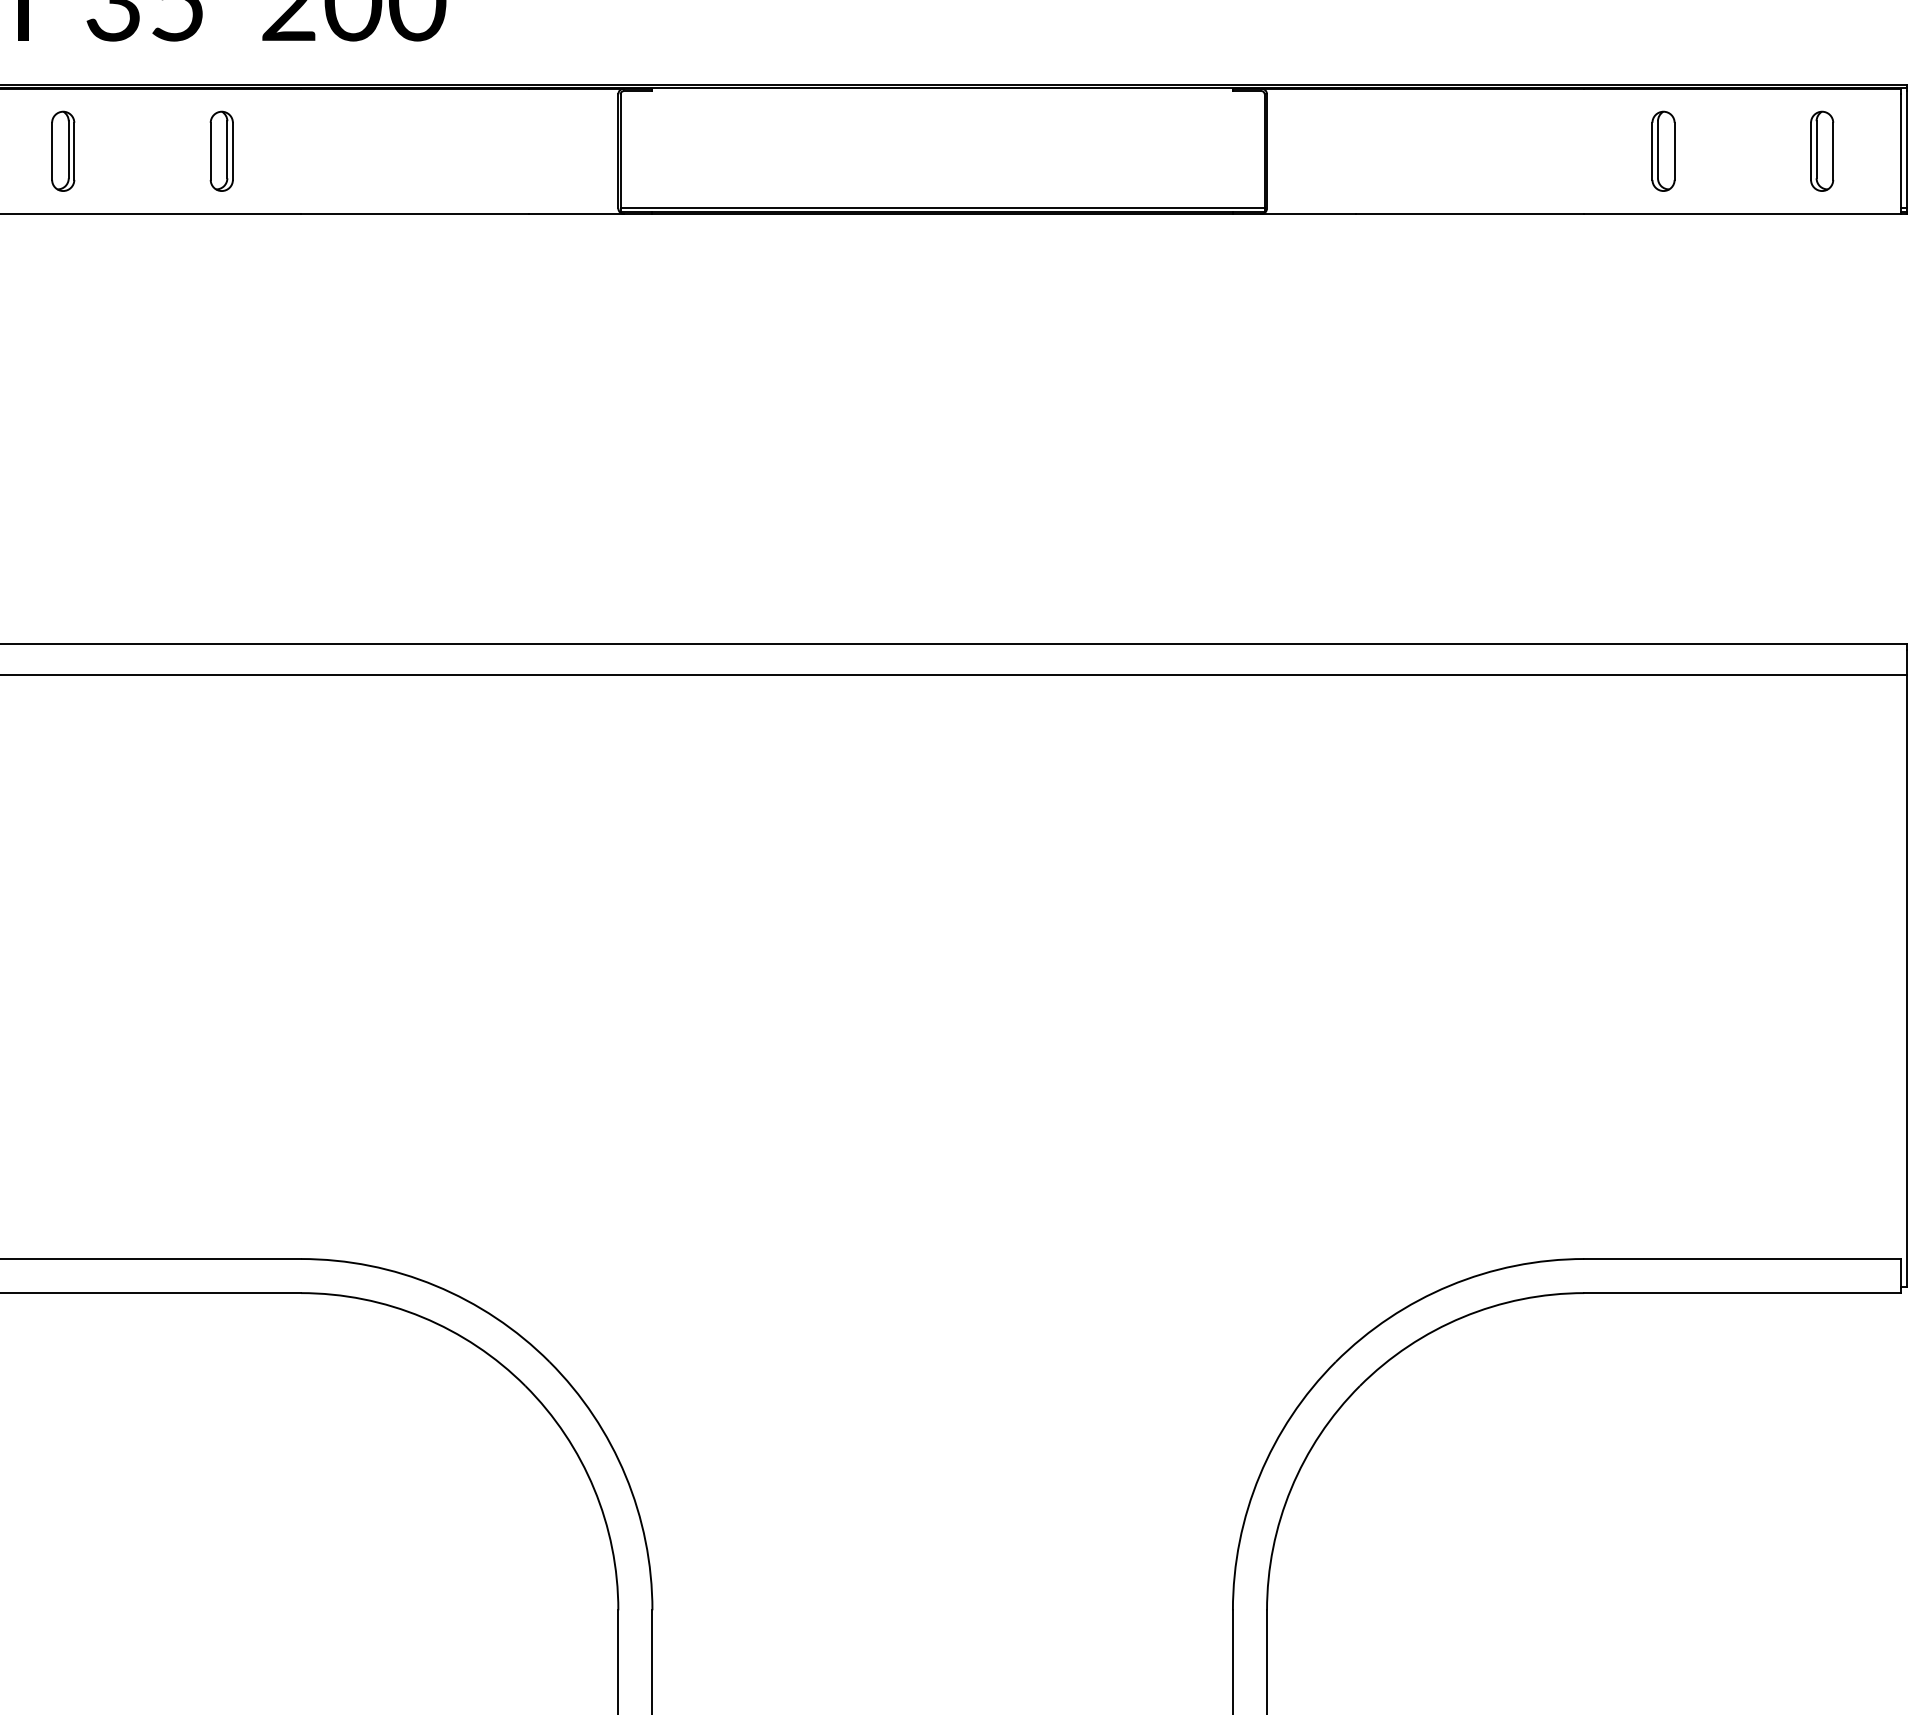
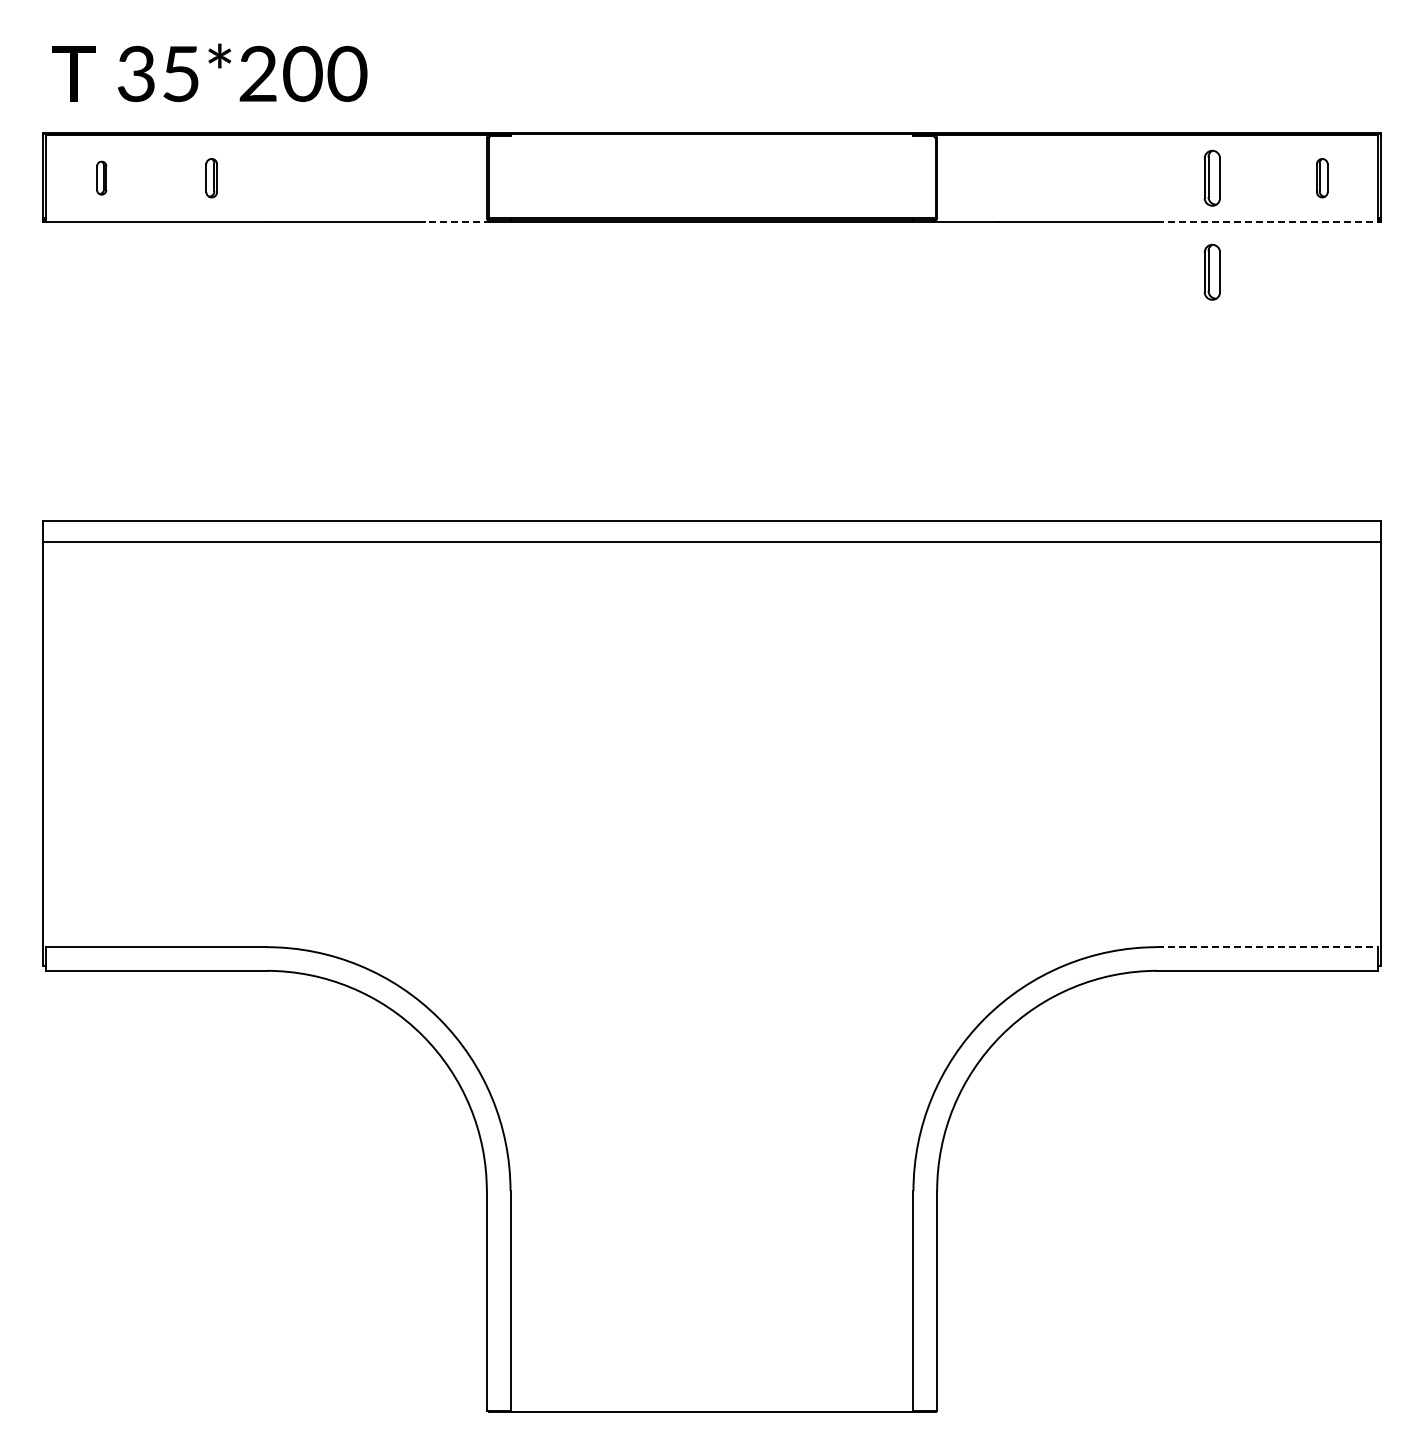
part: (63, 150) -> (101, 177), size x0.6
part: (221, 150) -> (211, 177), size x0.7
part: (1820, 150) -> (1321, 177), size x0.7
line: (576, 213) -> (457, 221), solid -> dashed
line: (1742, 213) -> (1267, 221), solid -> dashed
part: (1662, 285) -> (1211, 271), added
line: (1742, 1259) -> (1267, 947), solid -> dashed

